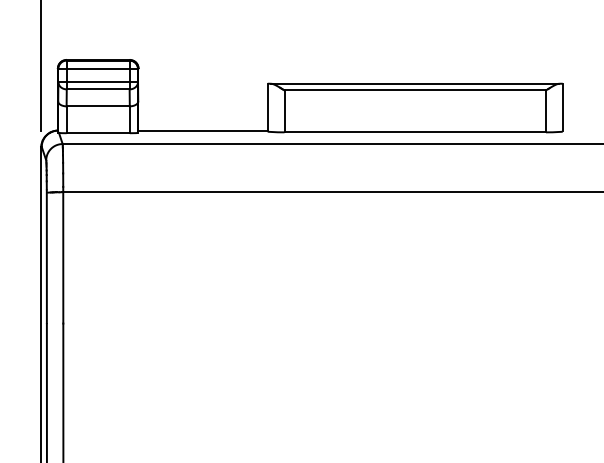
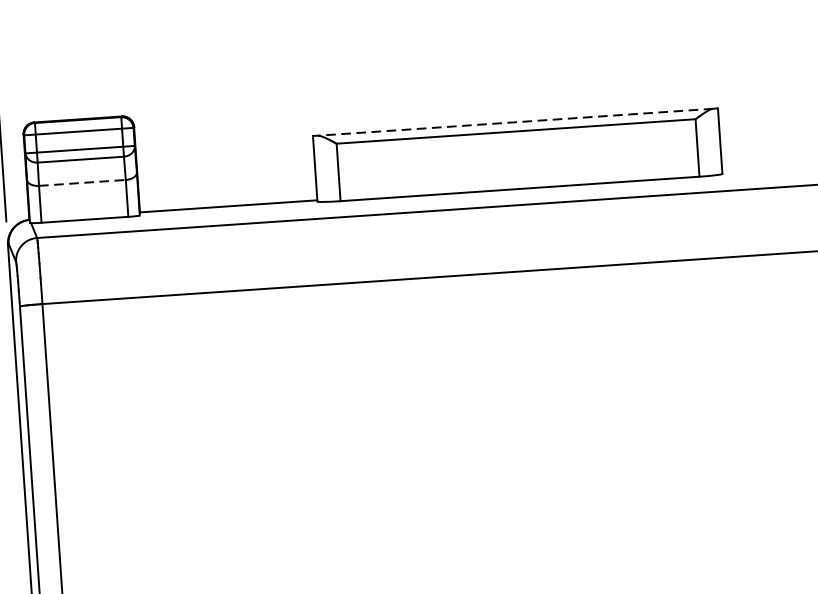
line: (414, 83) -> (514, 121), solid -> dashed
line: (98, 106) -> (82, 183), solid -> dashed

